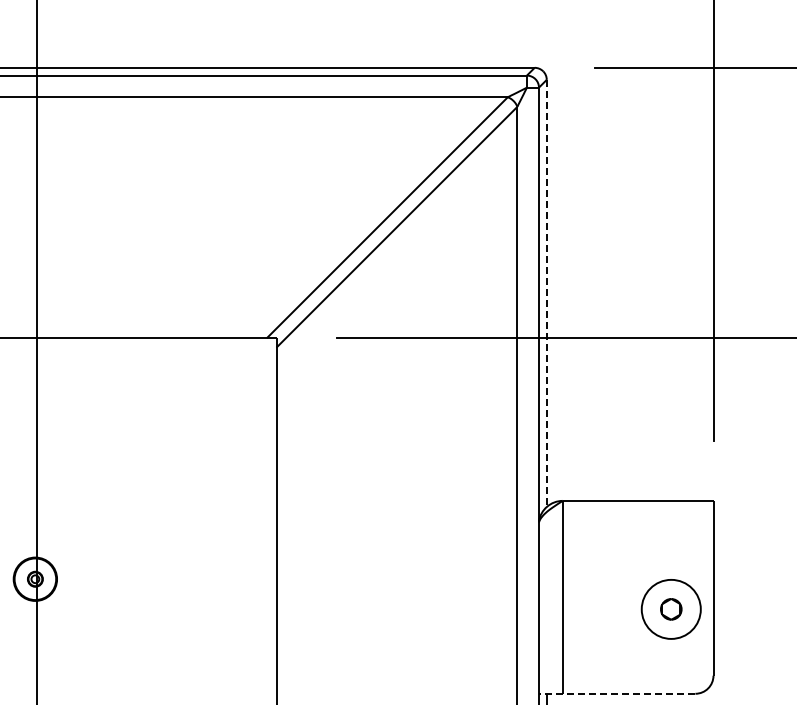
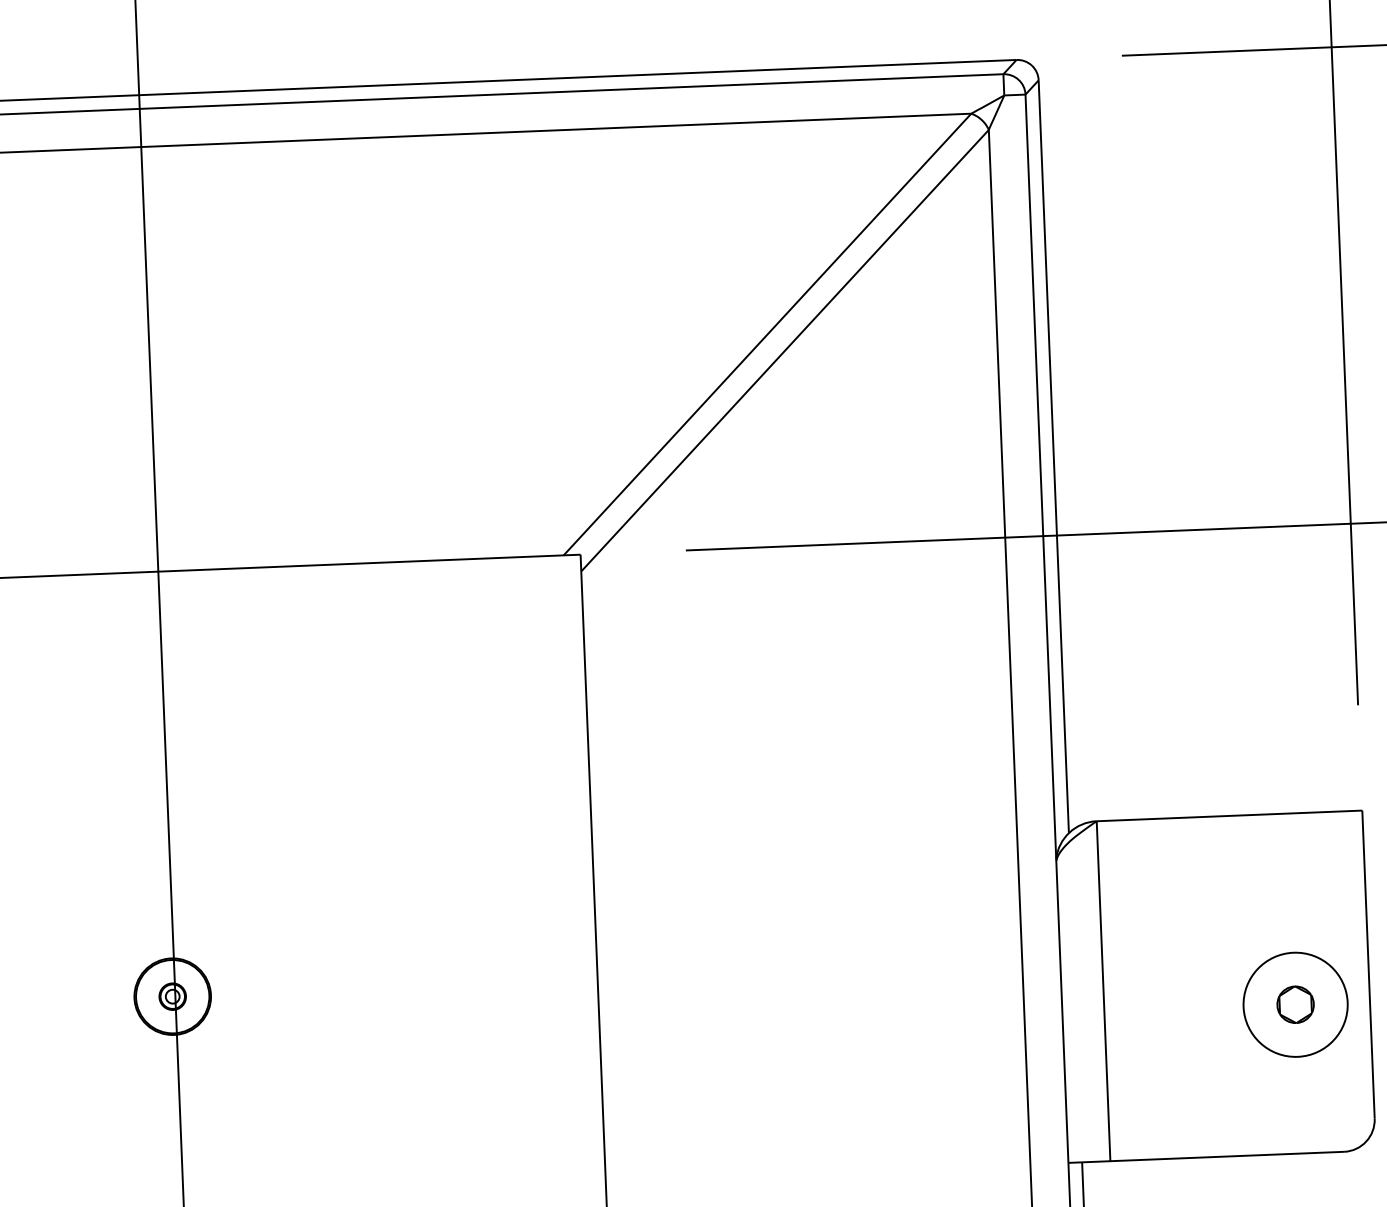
line: (546, 293) -> (1053, 456), dashed -> solid
line: (616, 693) -> (1205, 1156), dashed -> solid

